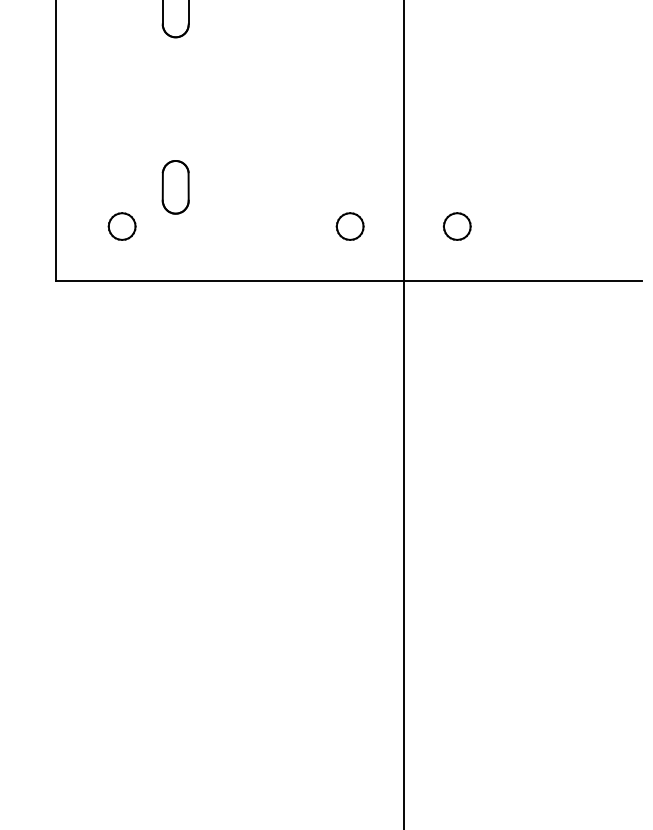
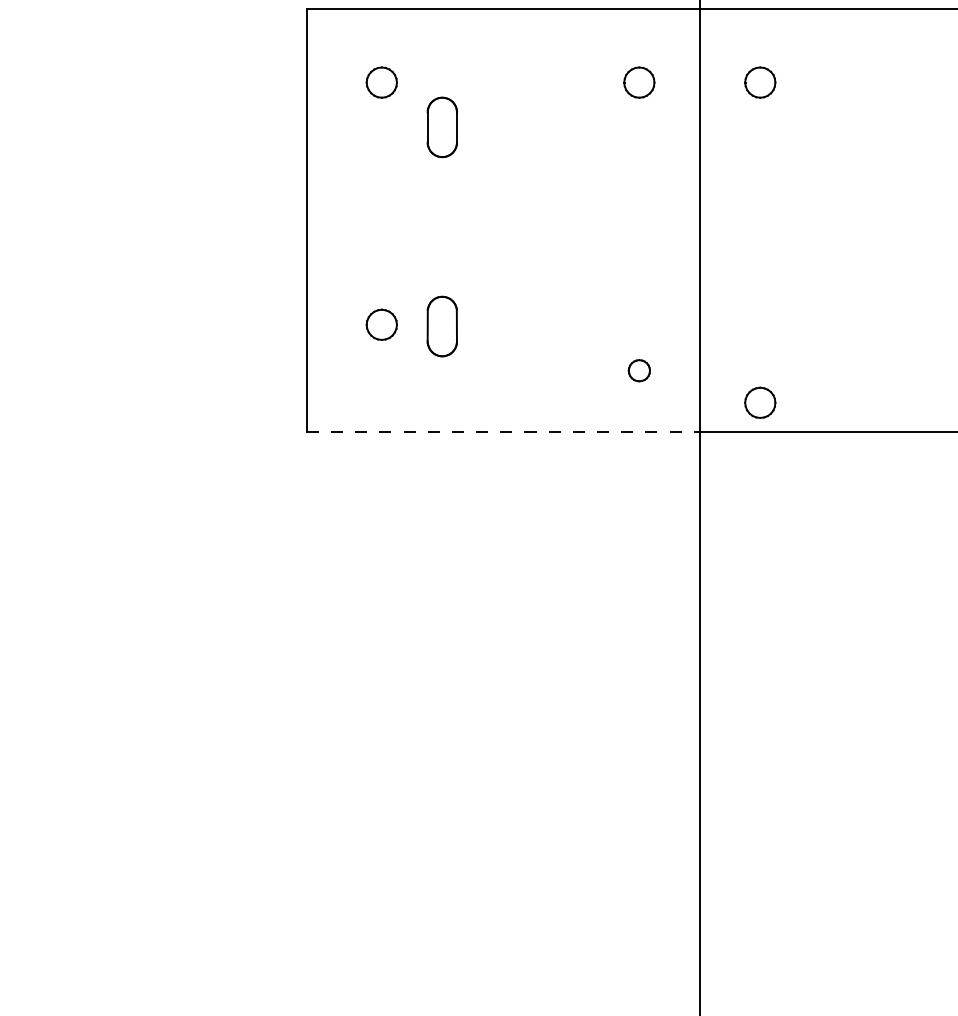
part: (121, 226) -> (381, 324), moved
part: (350, 226) -> (639, 370), size x0.7
part: (457, 226) -> (760, 402), moved
line: (229, 280) -> (503, 431), solid -> dashed

